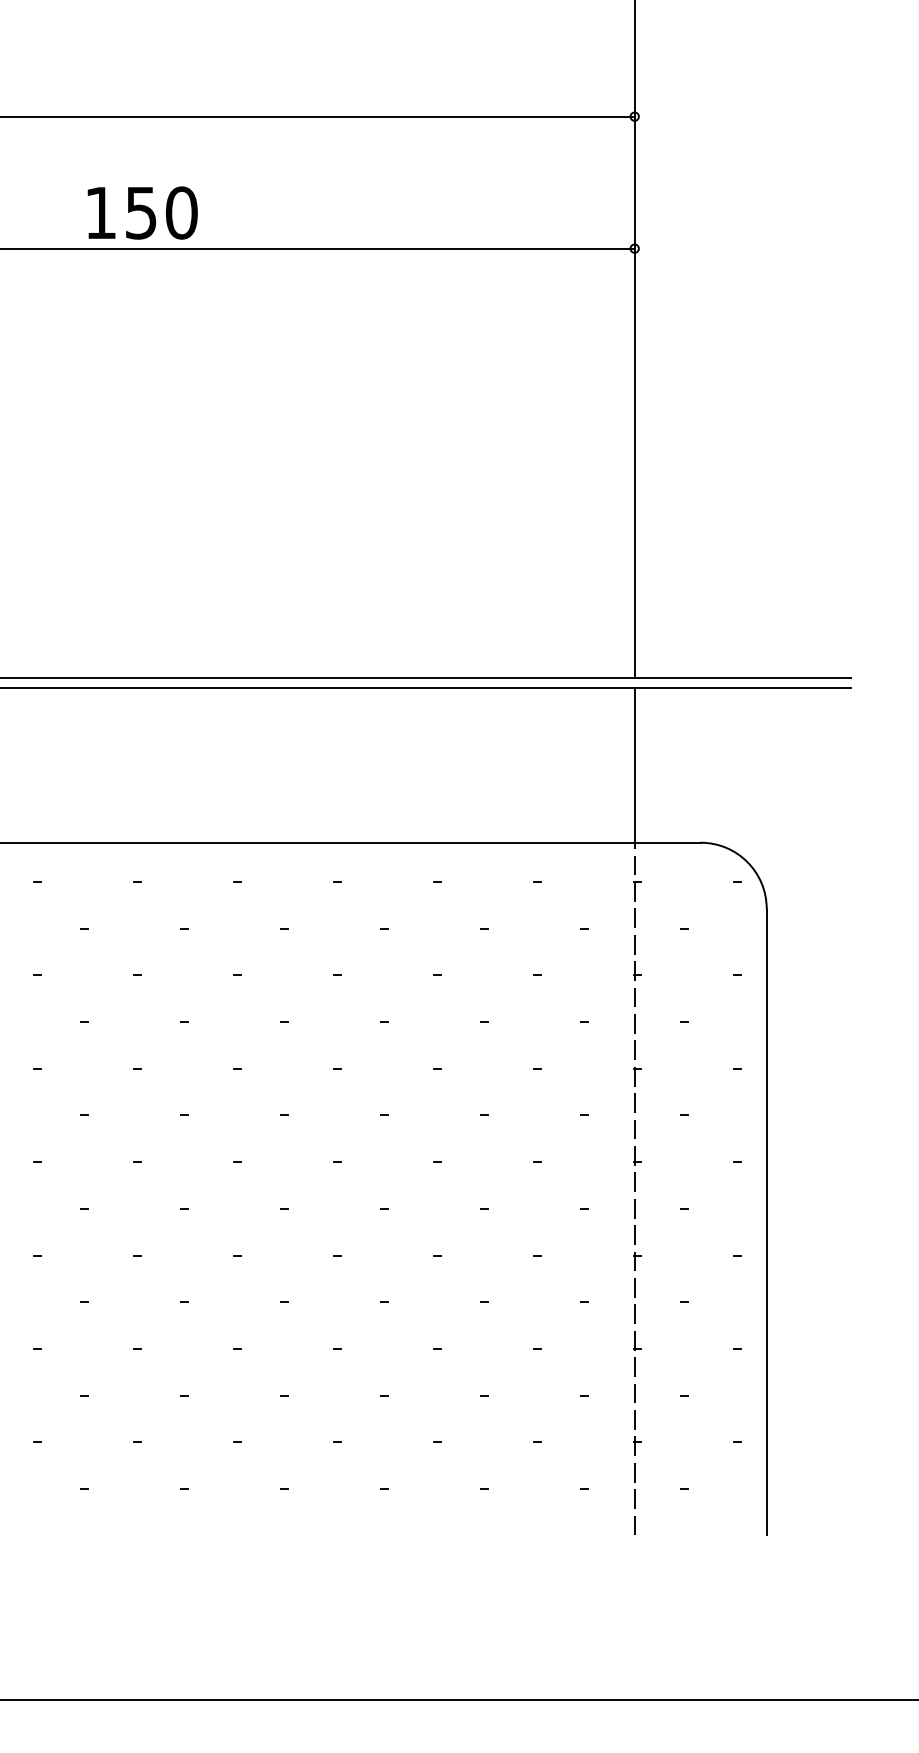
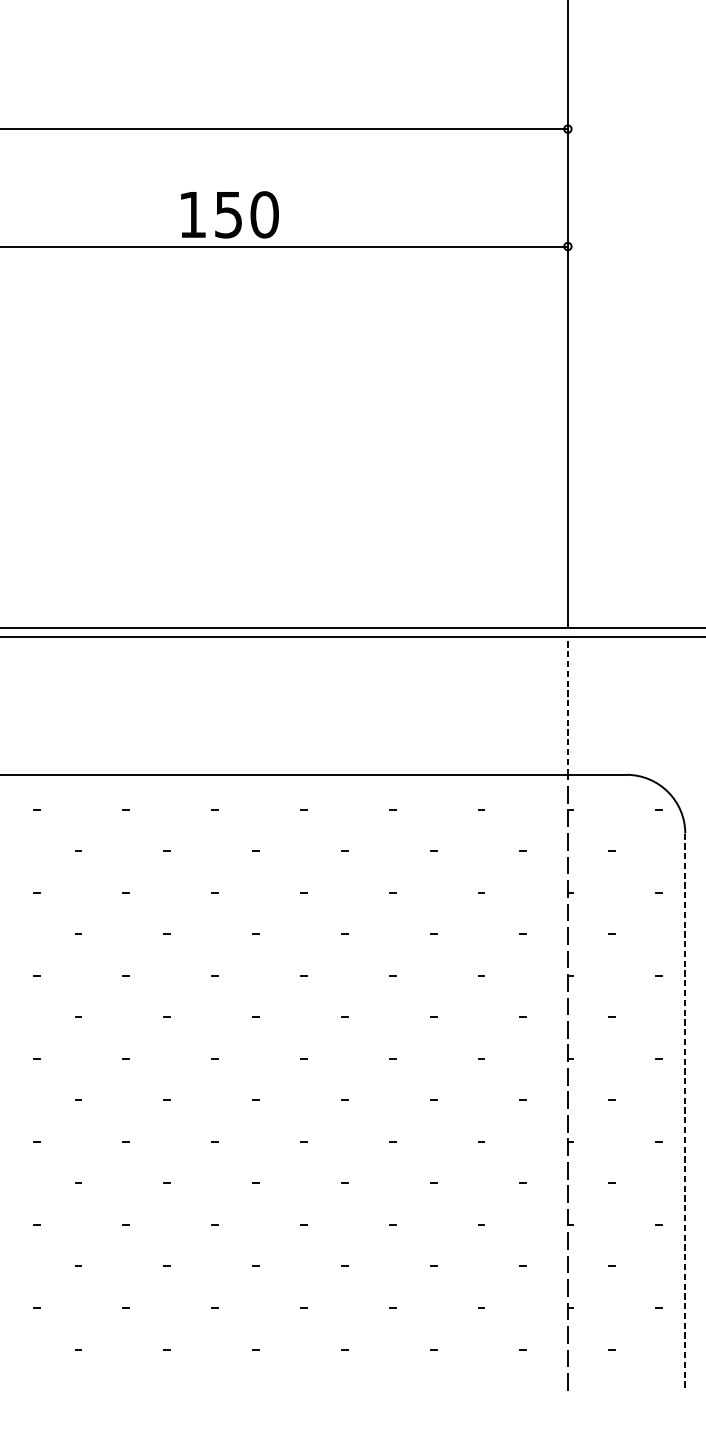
text: (142, 212) -> (229, 214), moved
line: (634, 765) -> (567, 706), solid -> dashed
line: (766, 1222) -> (685, 1112), solid -> dashed

